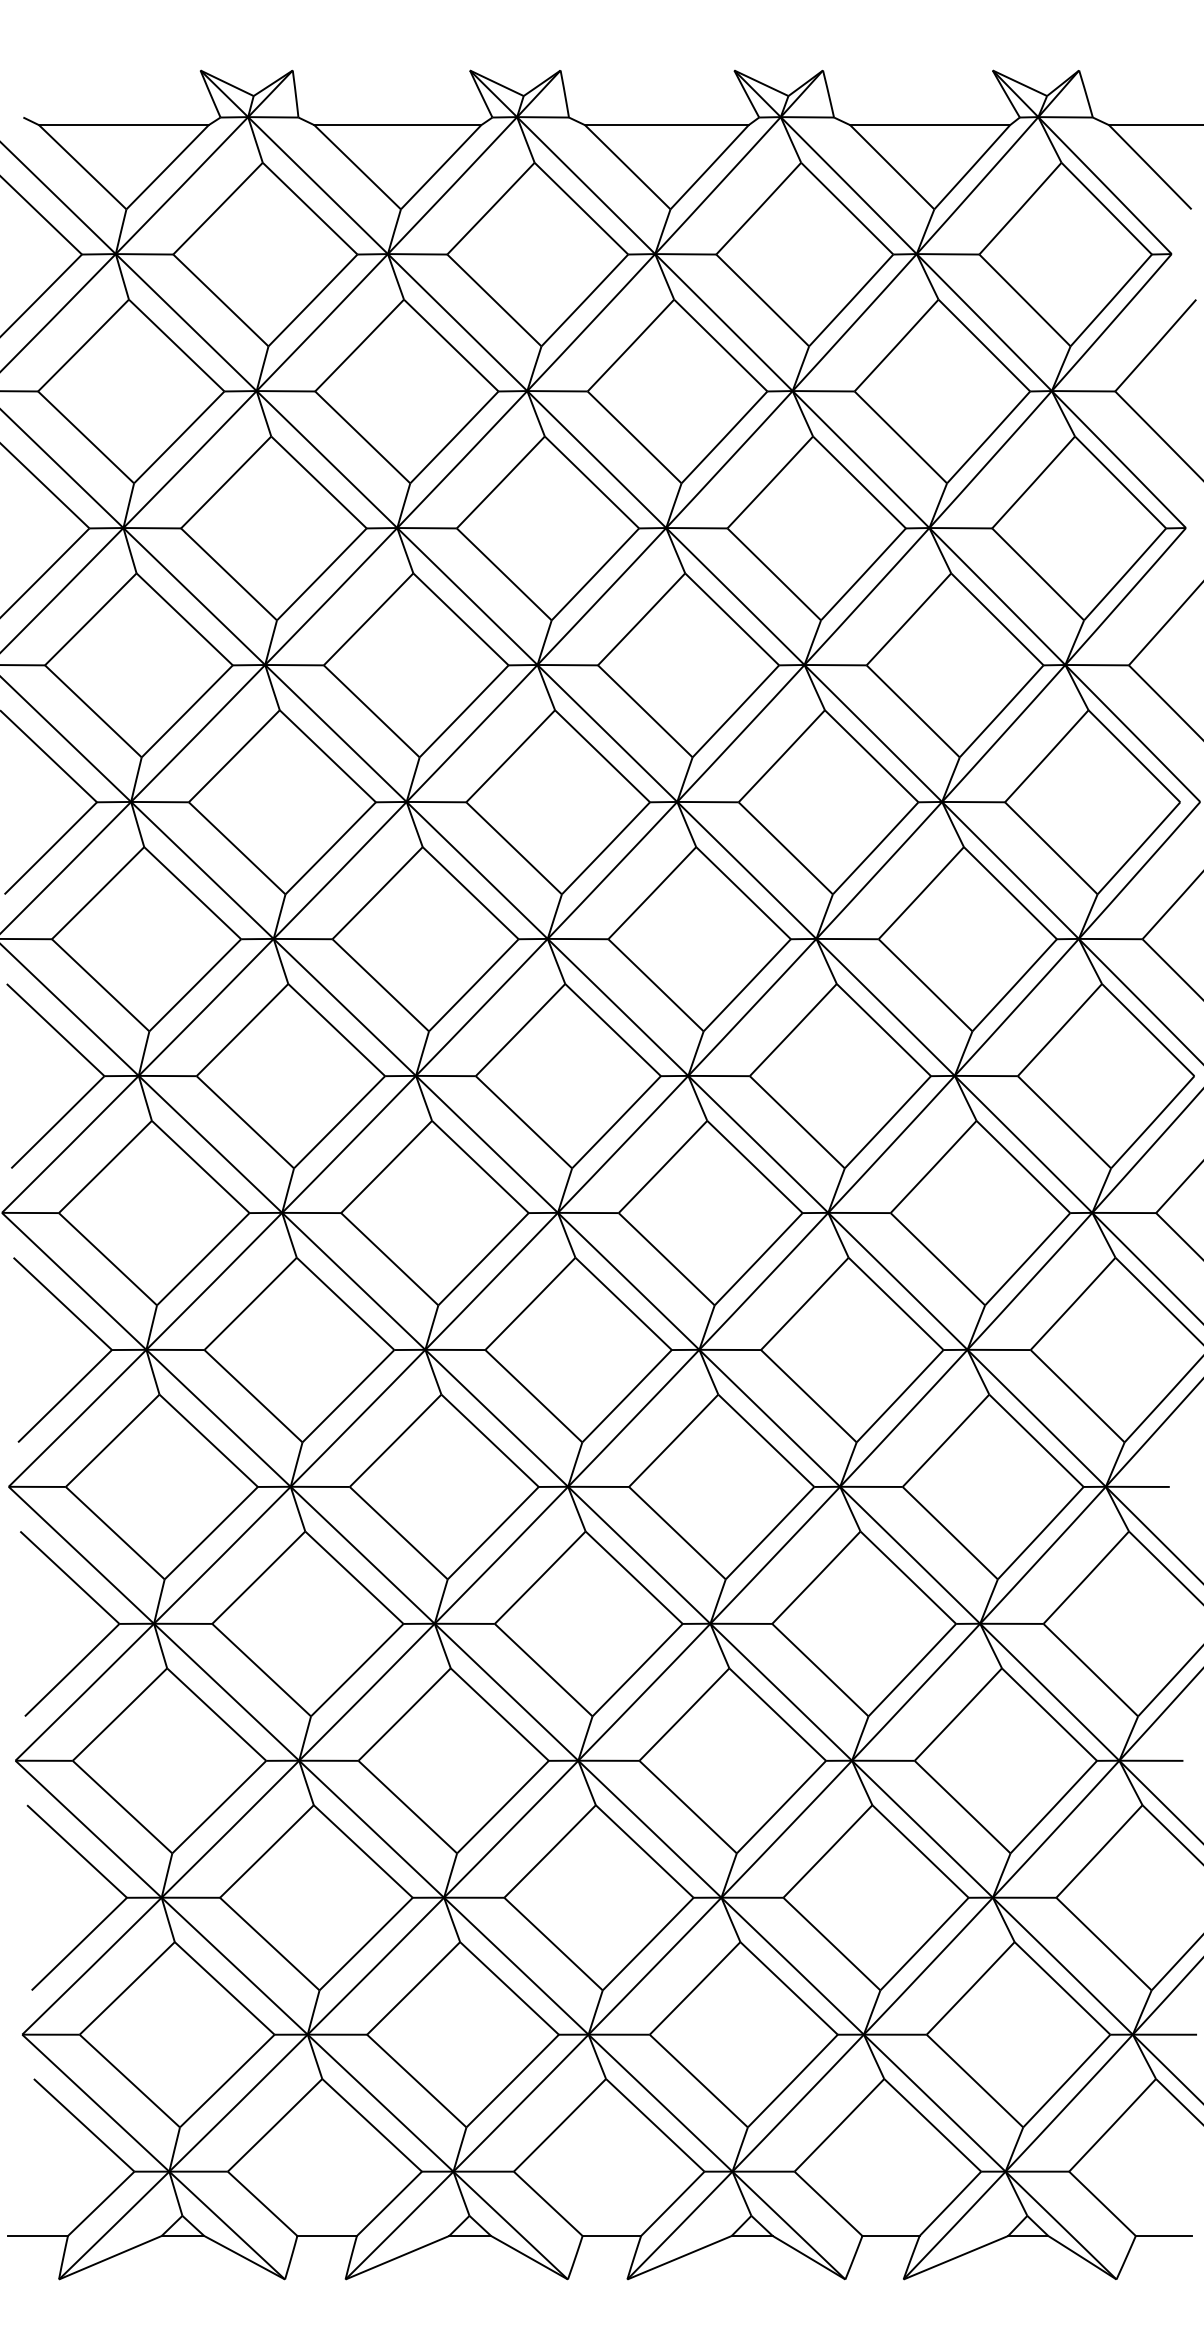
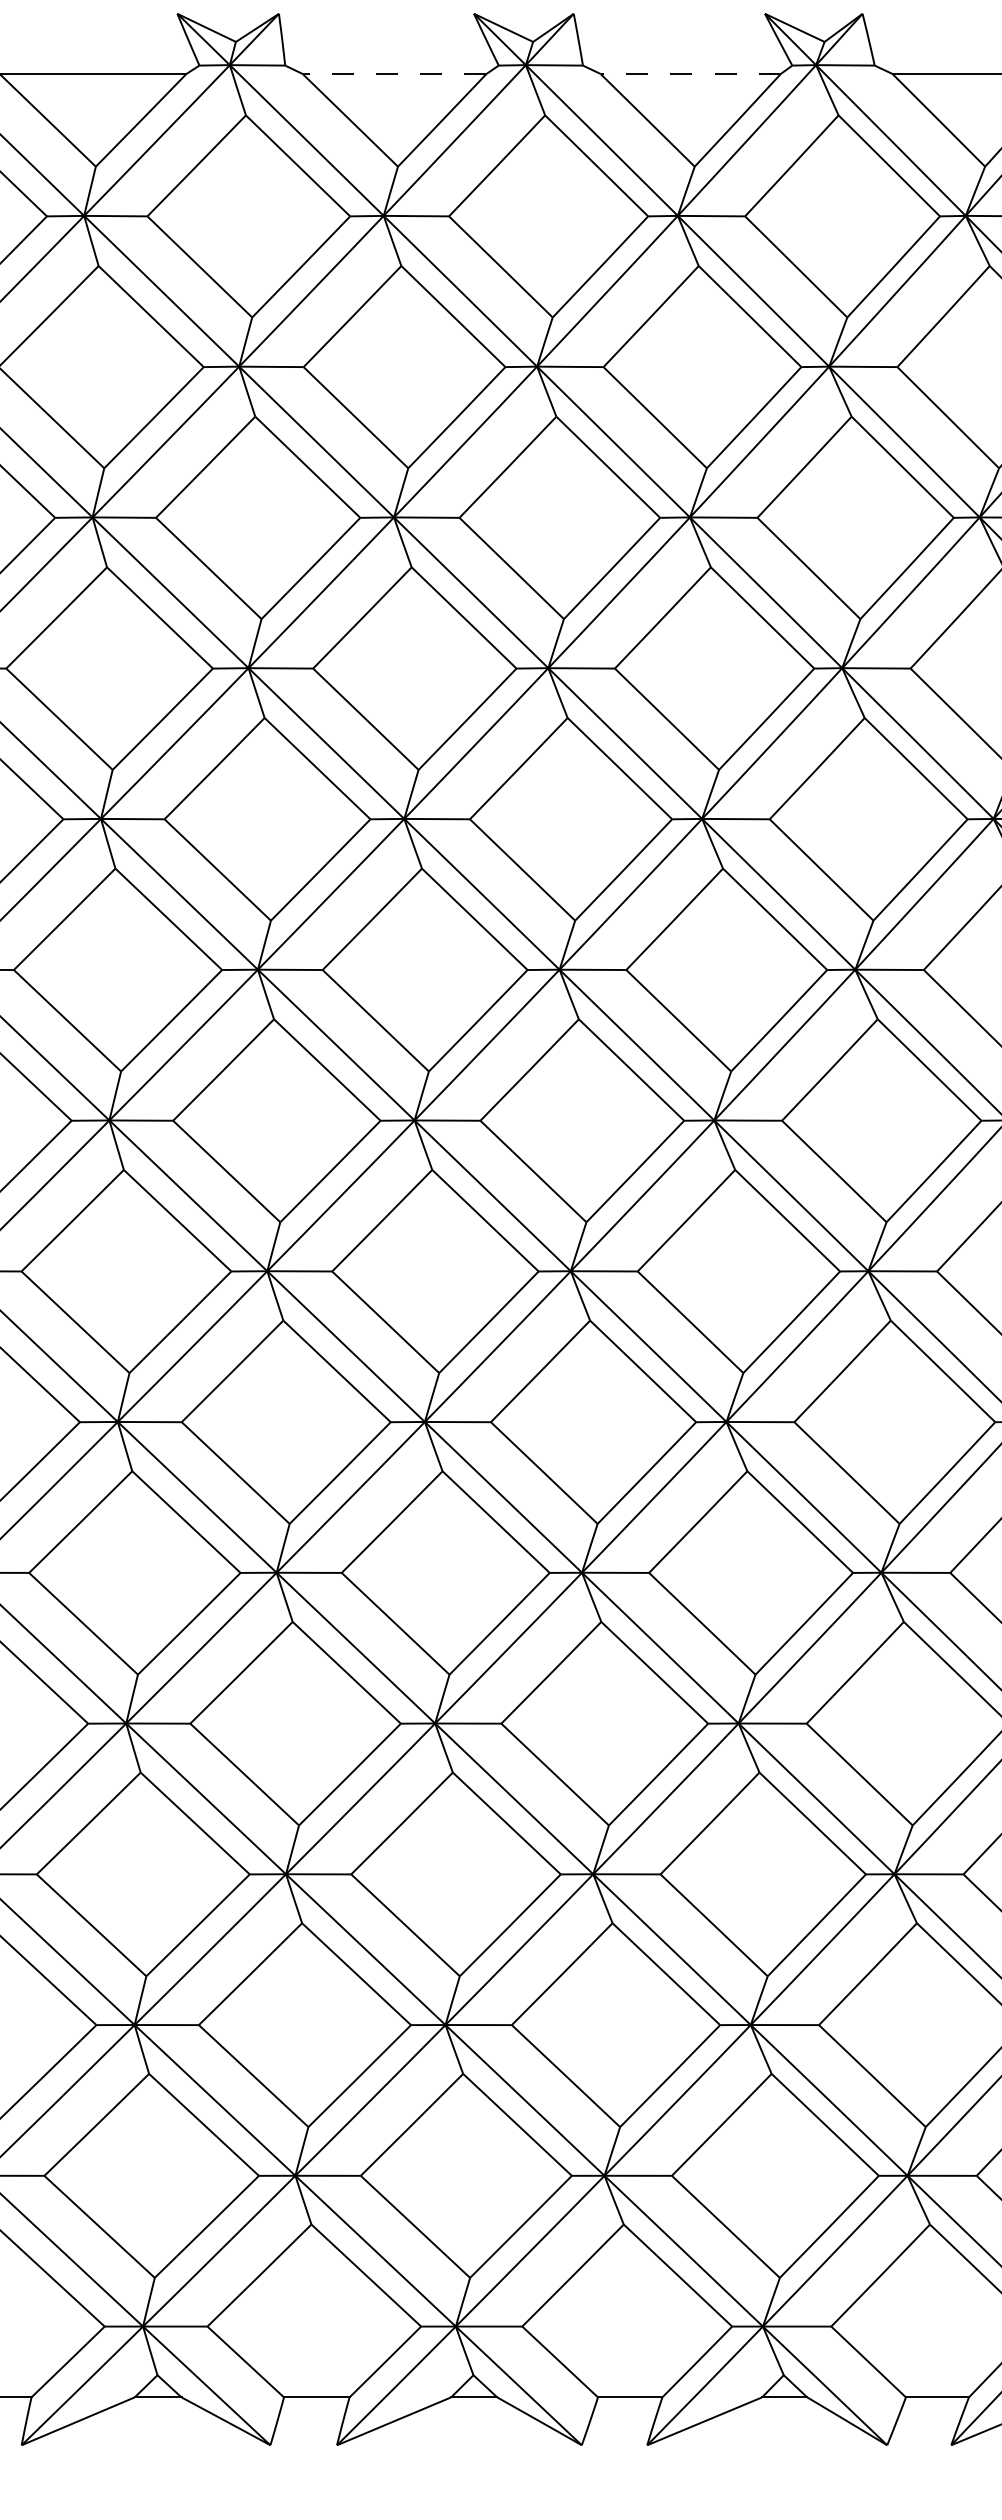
line: (397, 125) -> (394, 74), solid -> dashed
line: (666, 125) -> (690, 74), solid -> dashed

